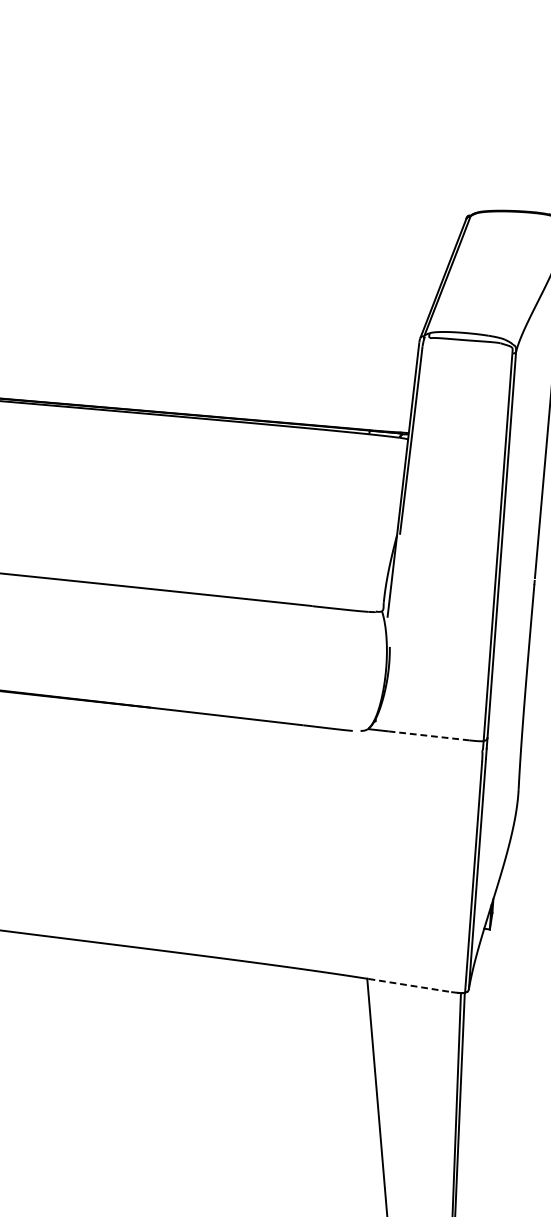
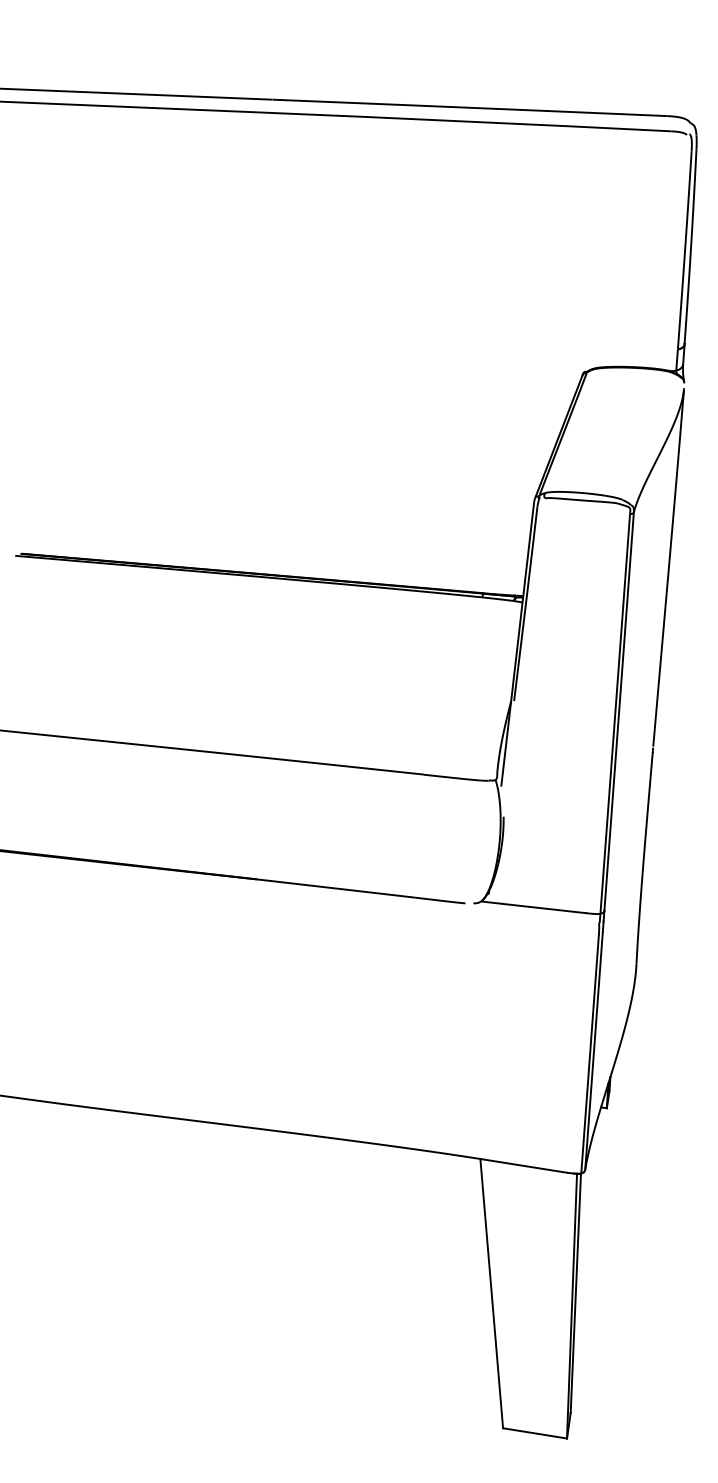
line: (429, 735) -> (544, 908), dashed -> solid
line: (410, 986) -> (524, 1166), dashed -> solid

